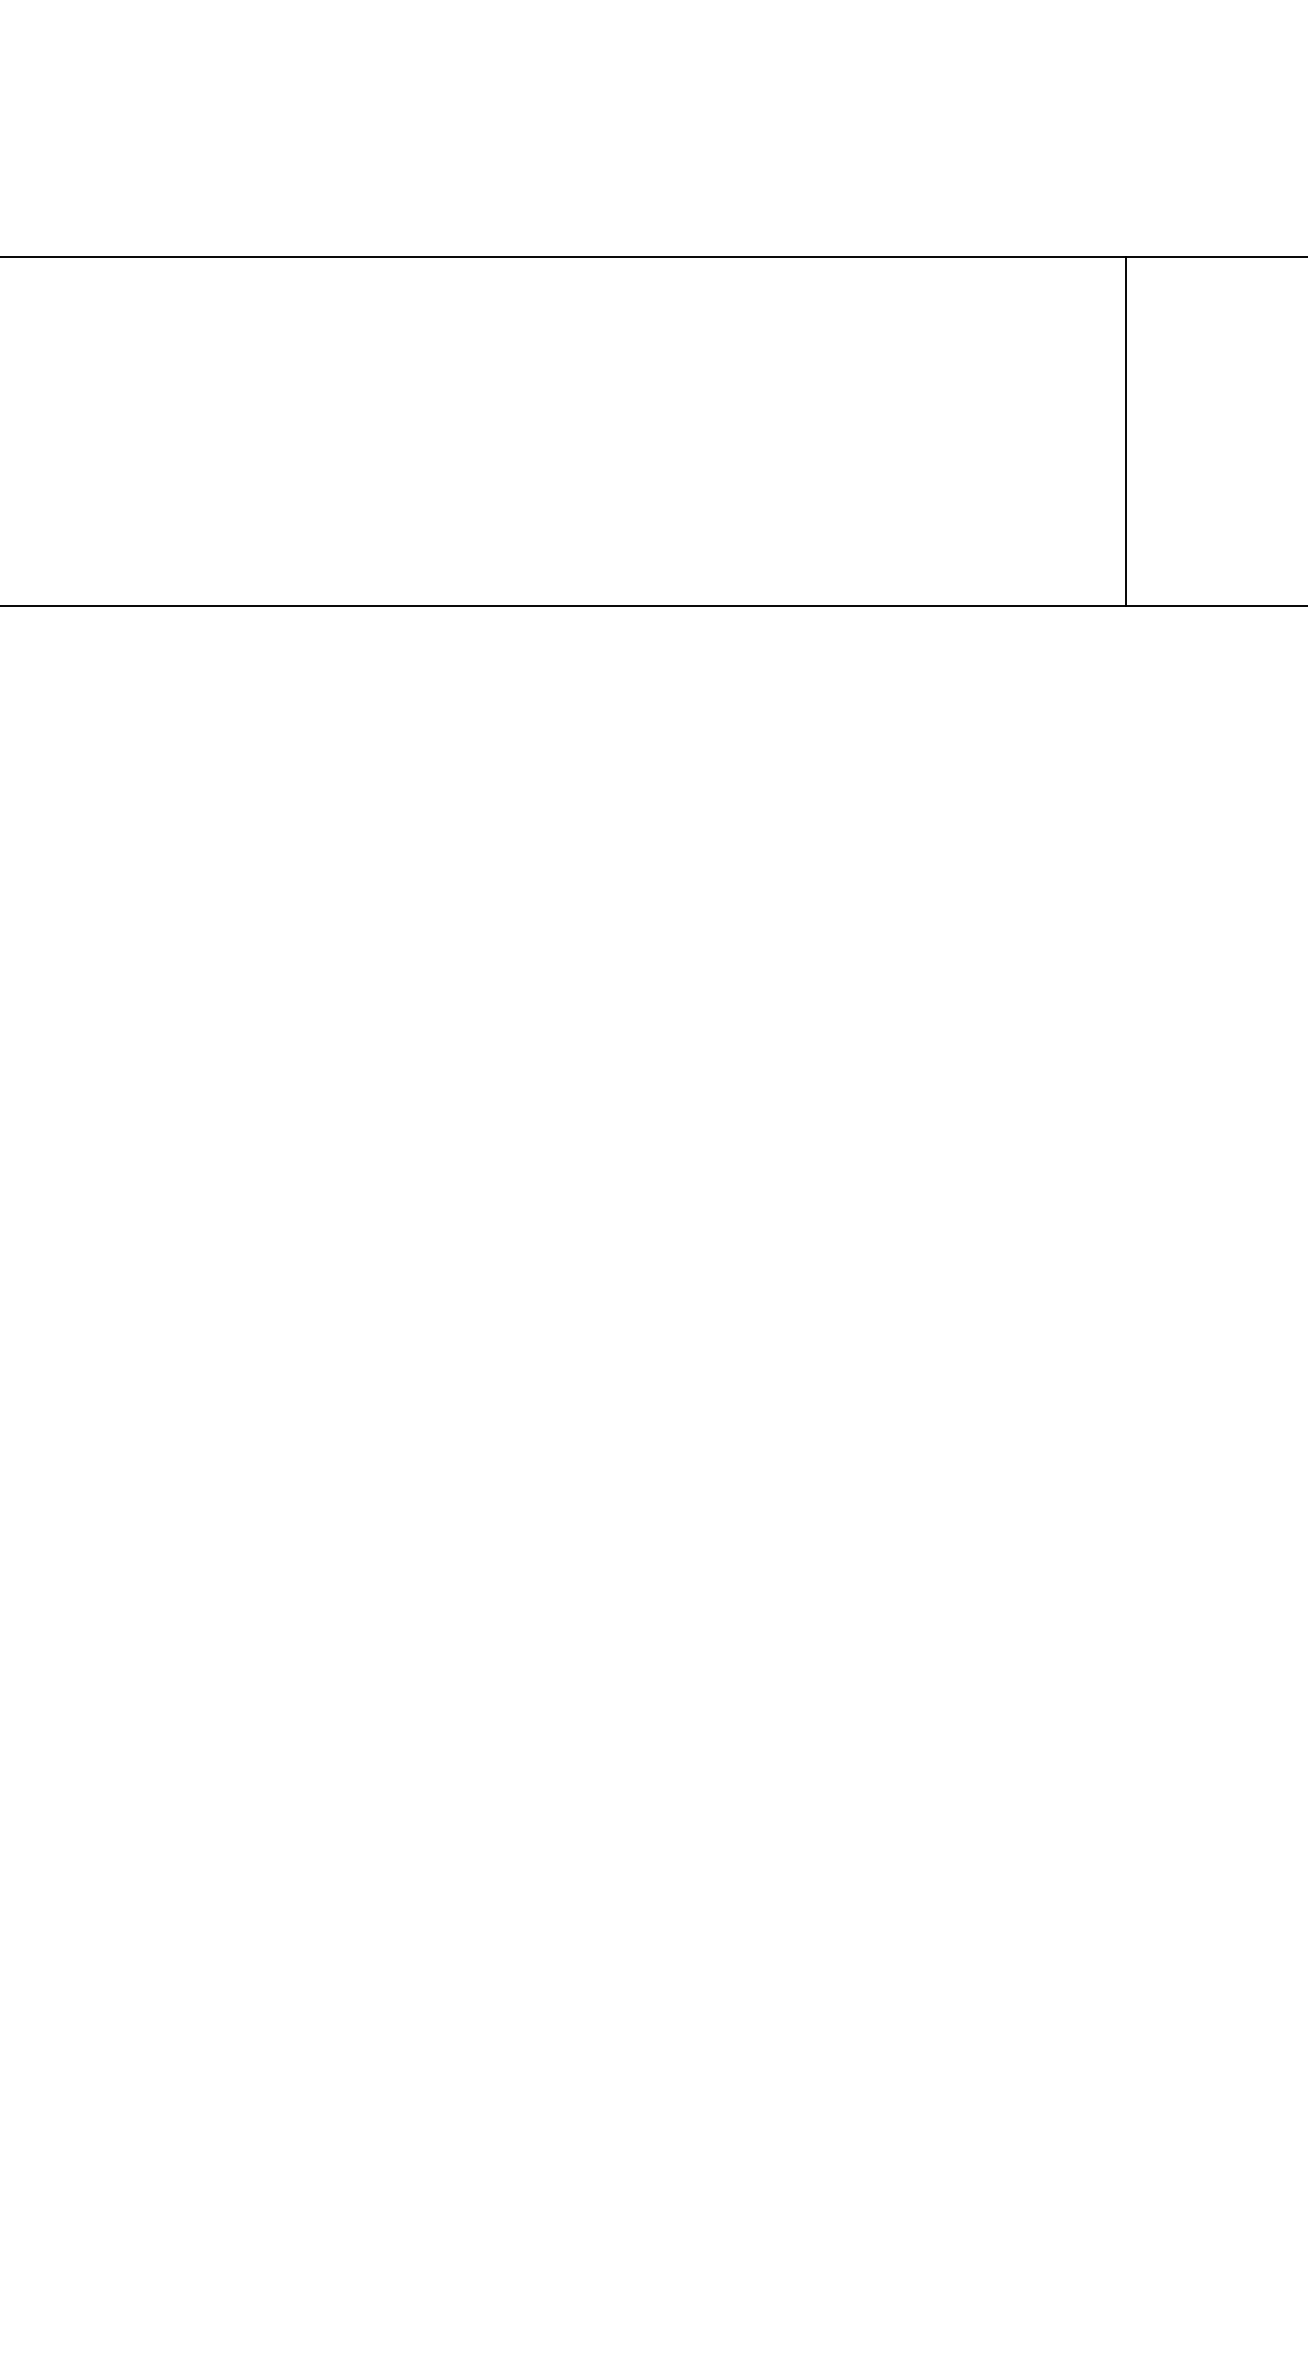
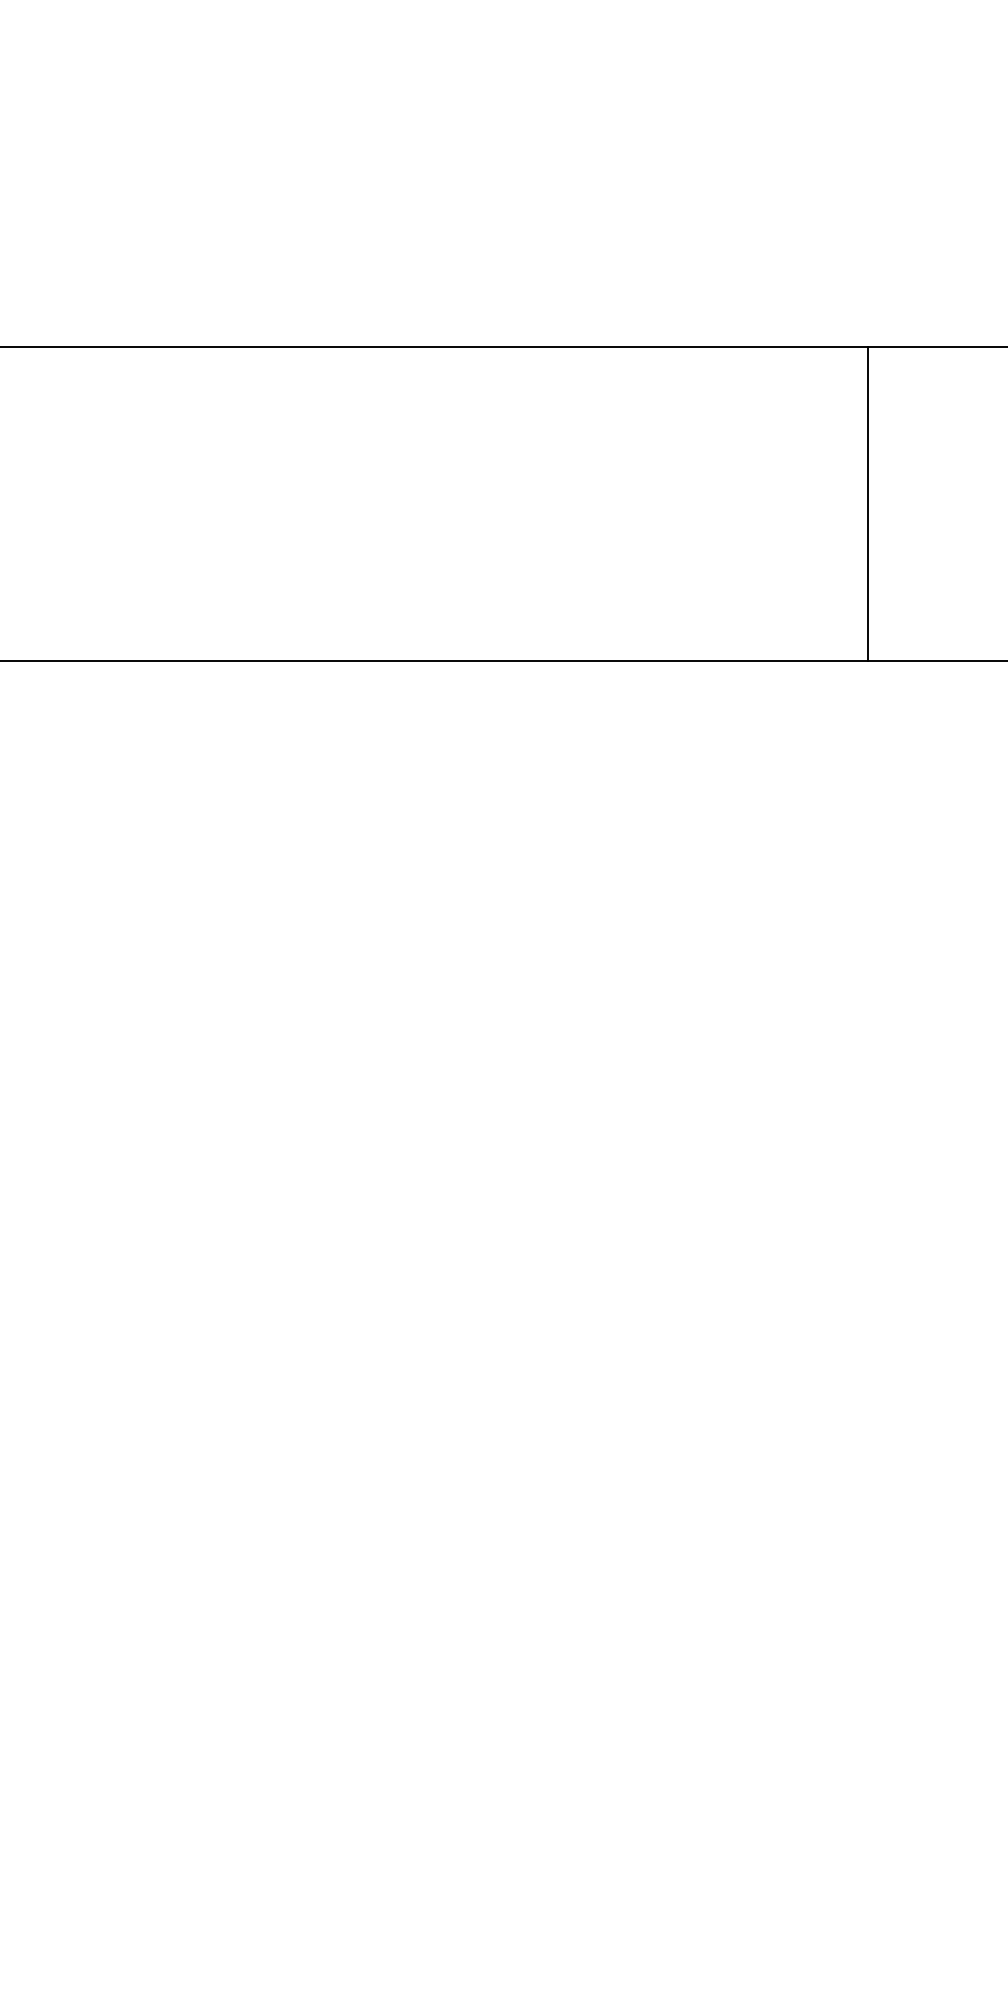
line: (1126, 431) -> (867, 504), moved

